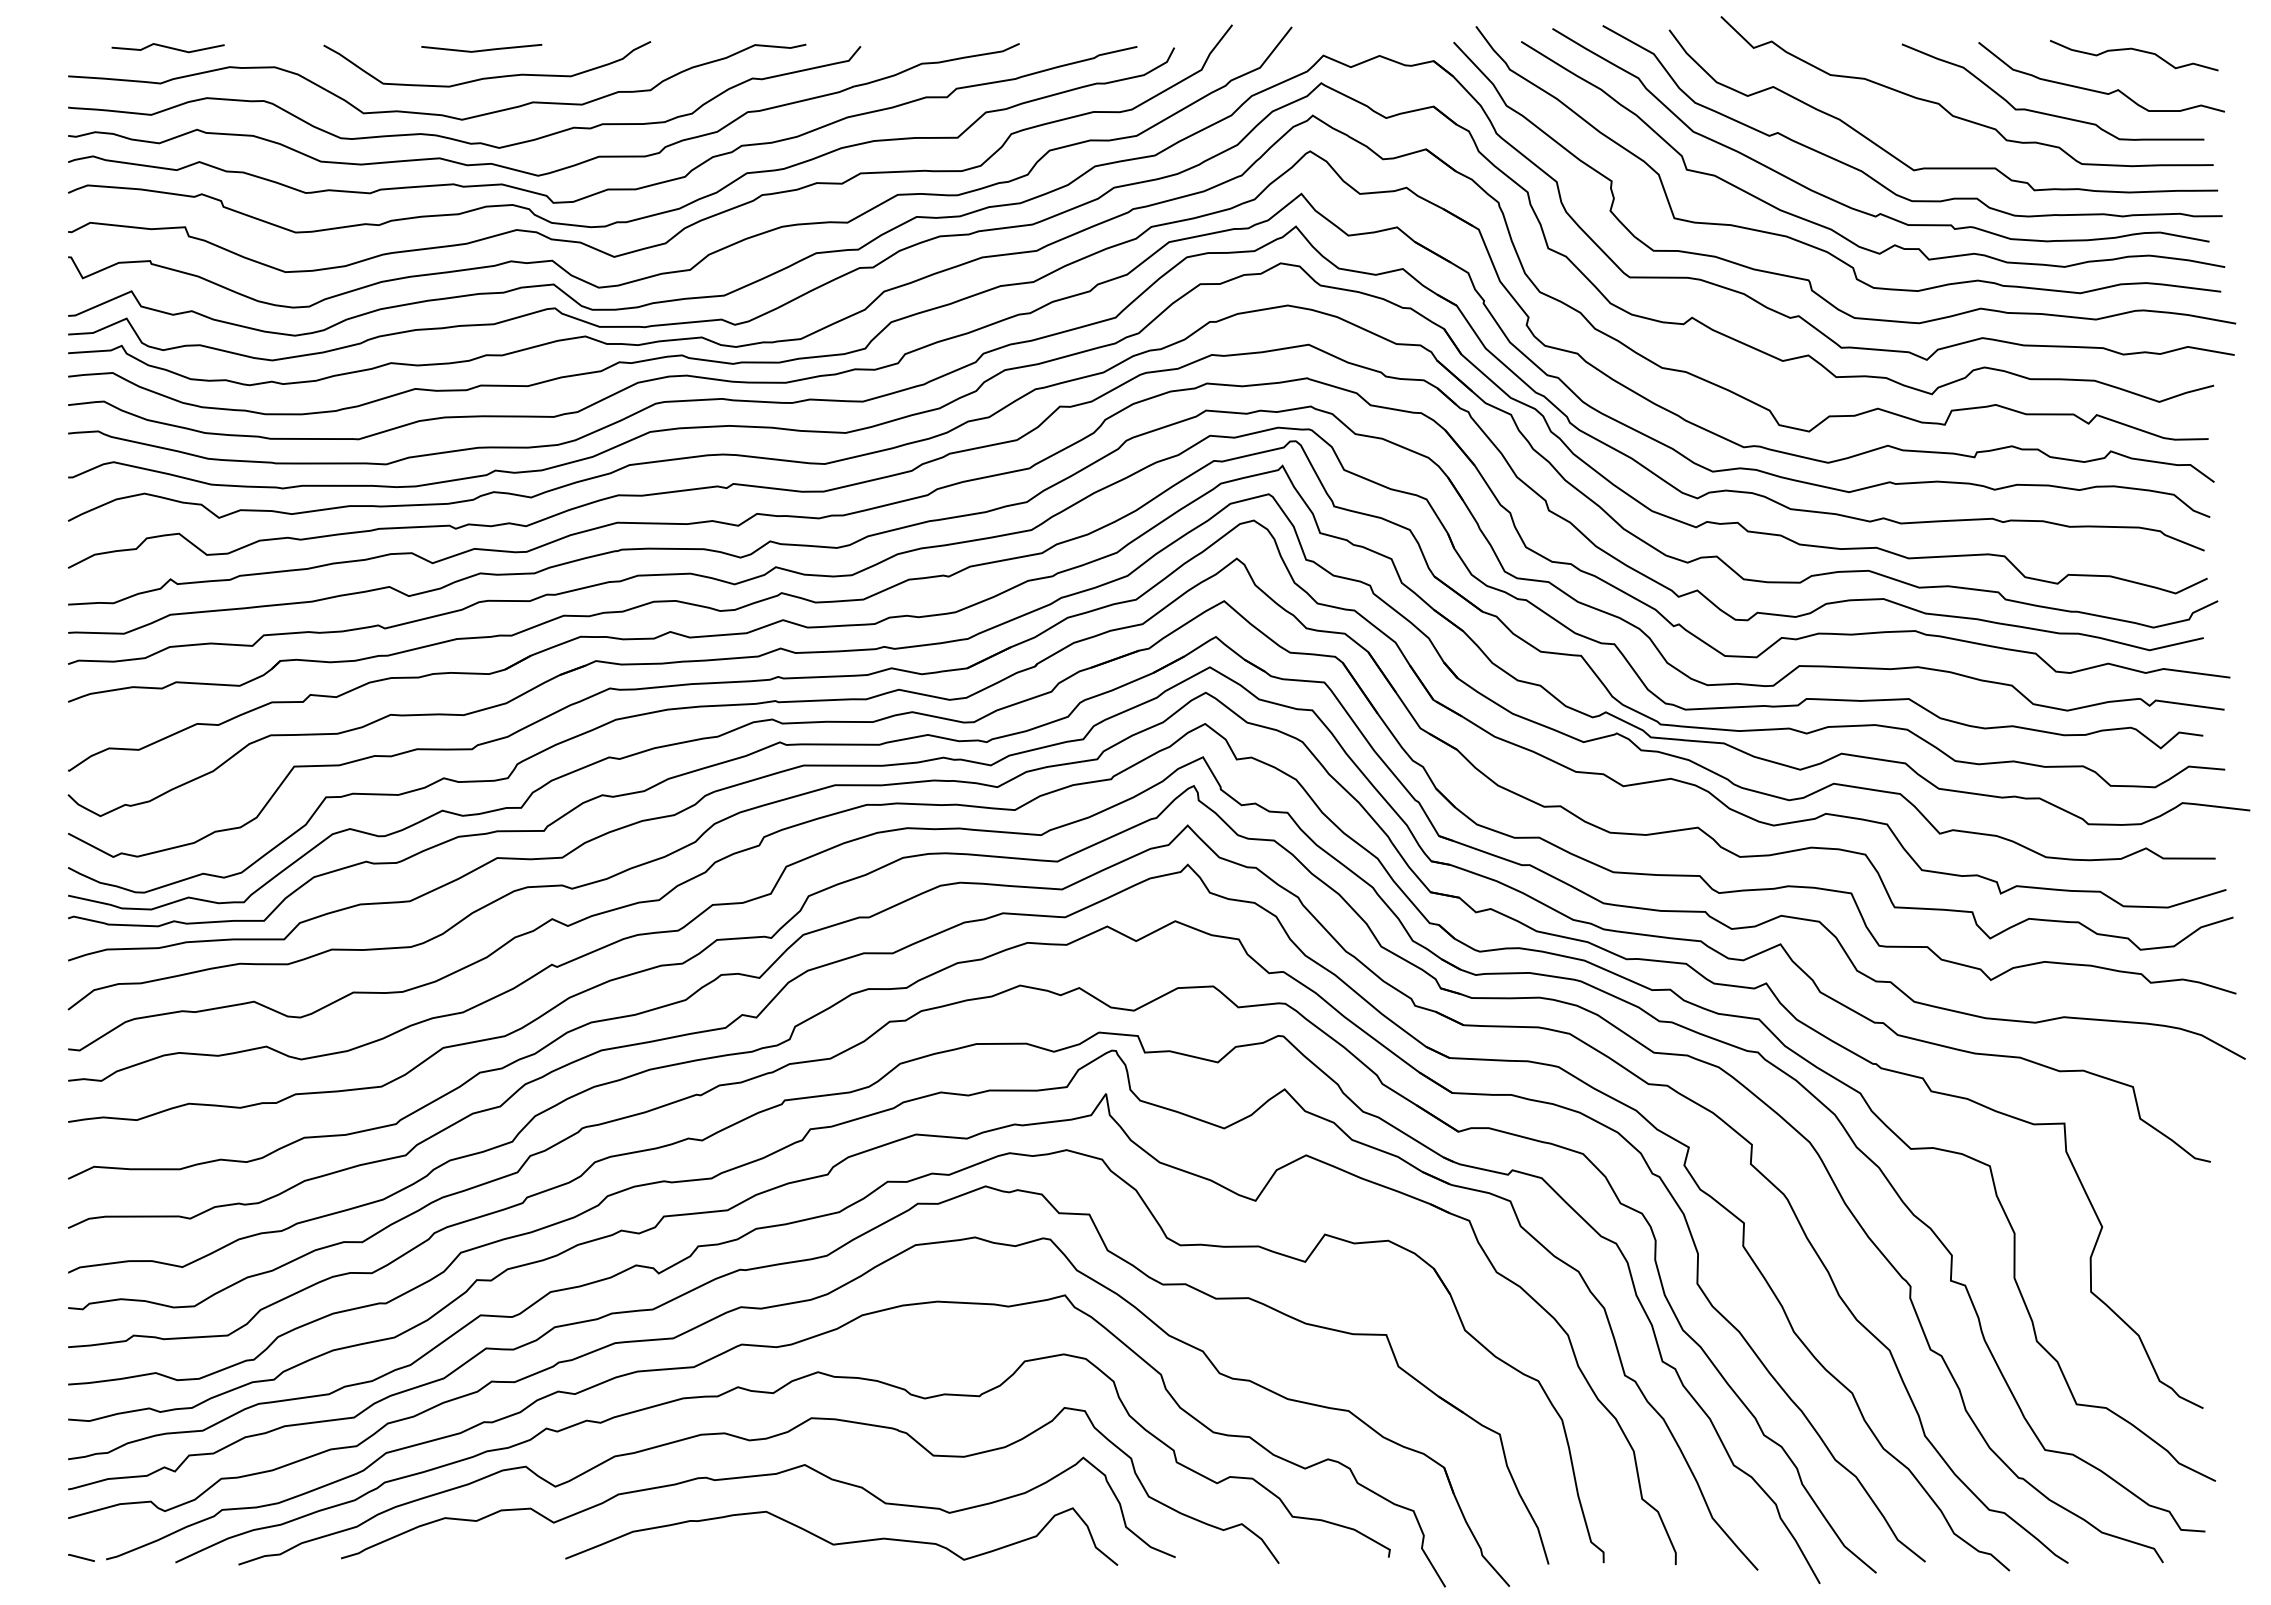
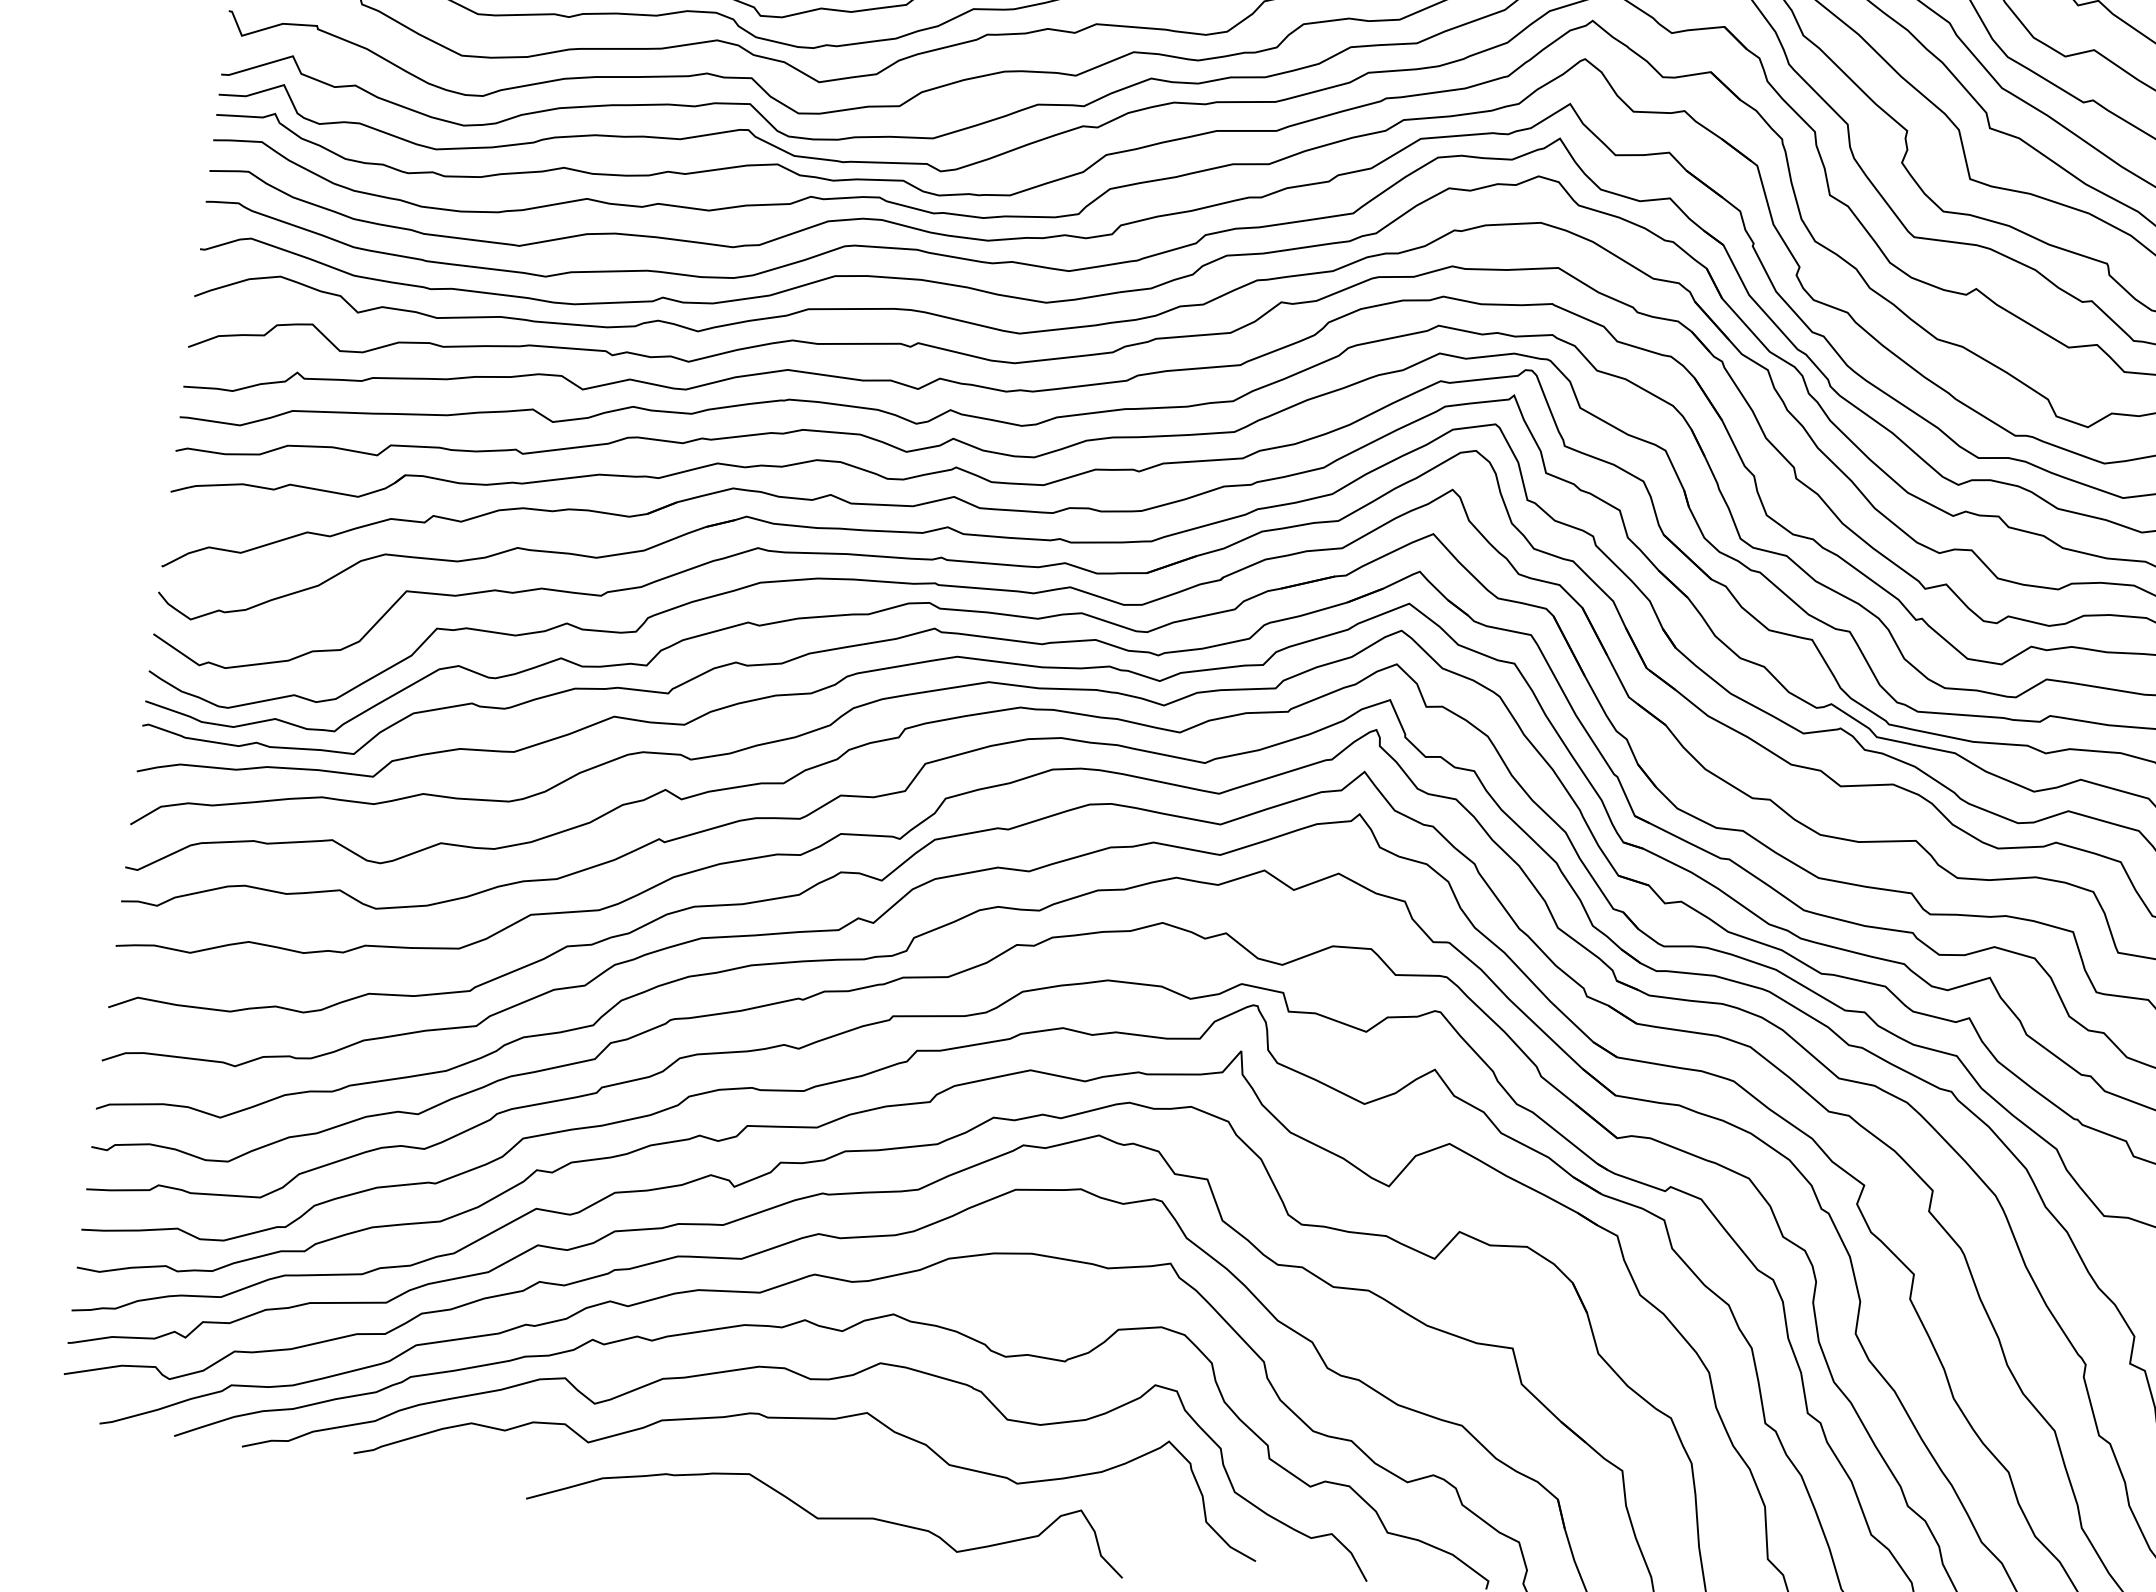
curve: (841, 1542) -> (826, 1517), moved
line: (81, 1557) -> (73, 1418), removed

